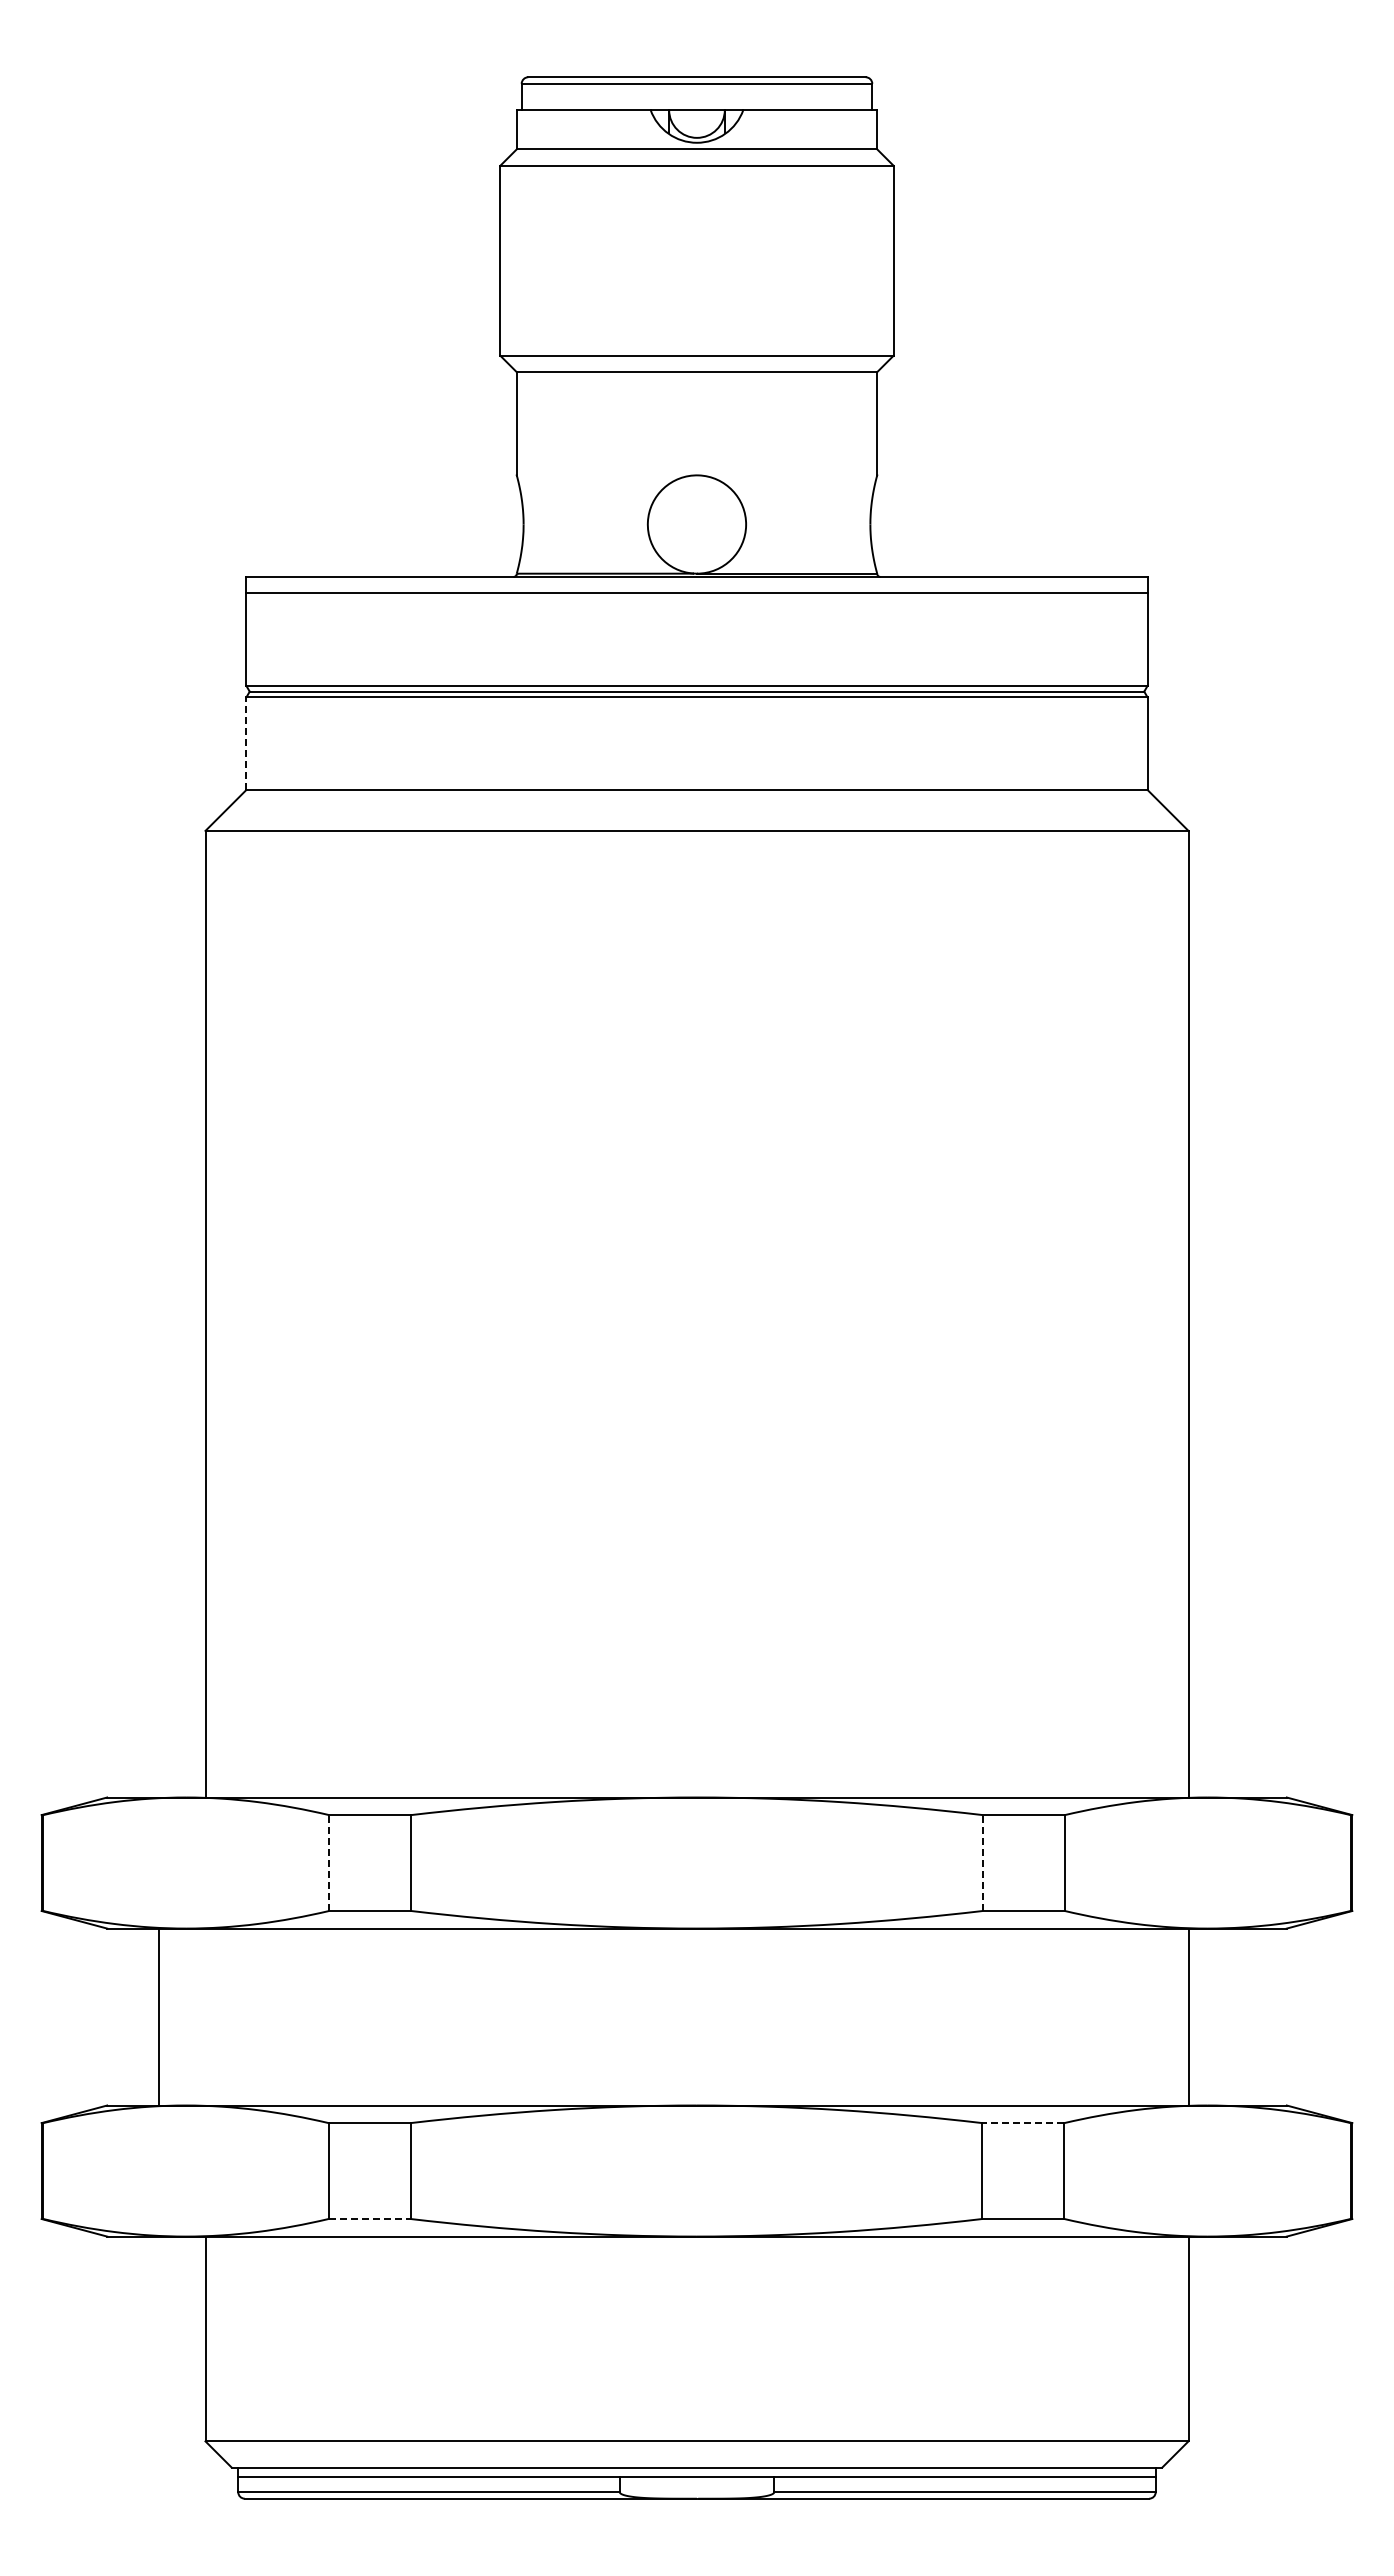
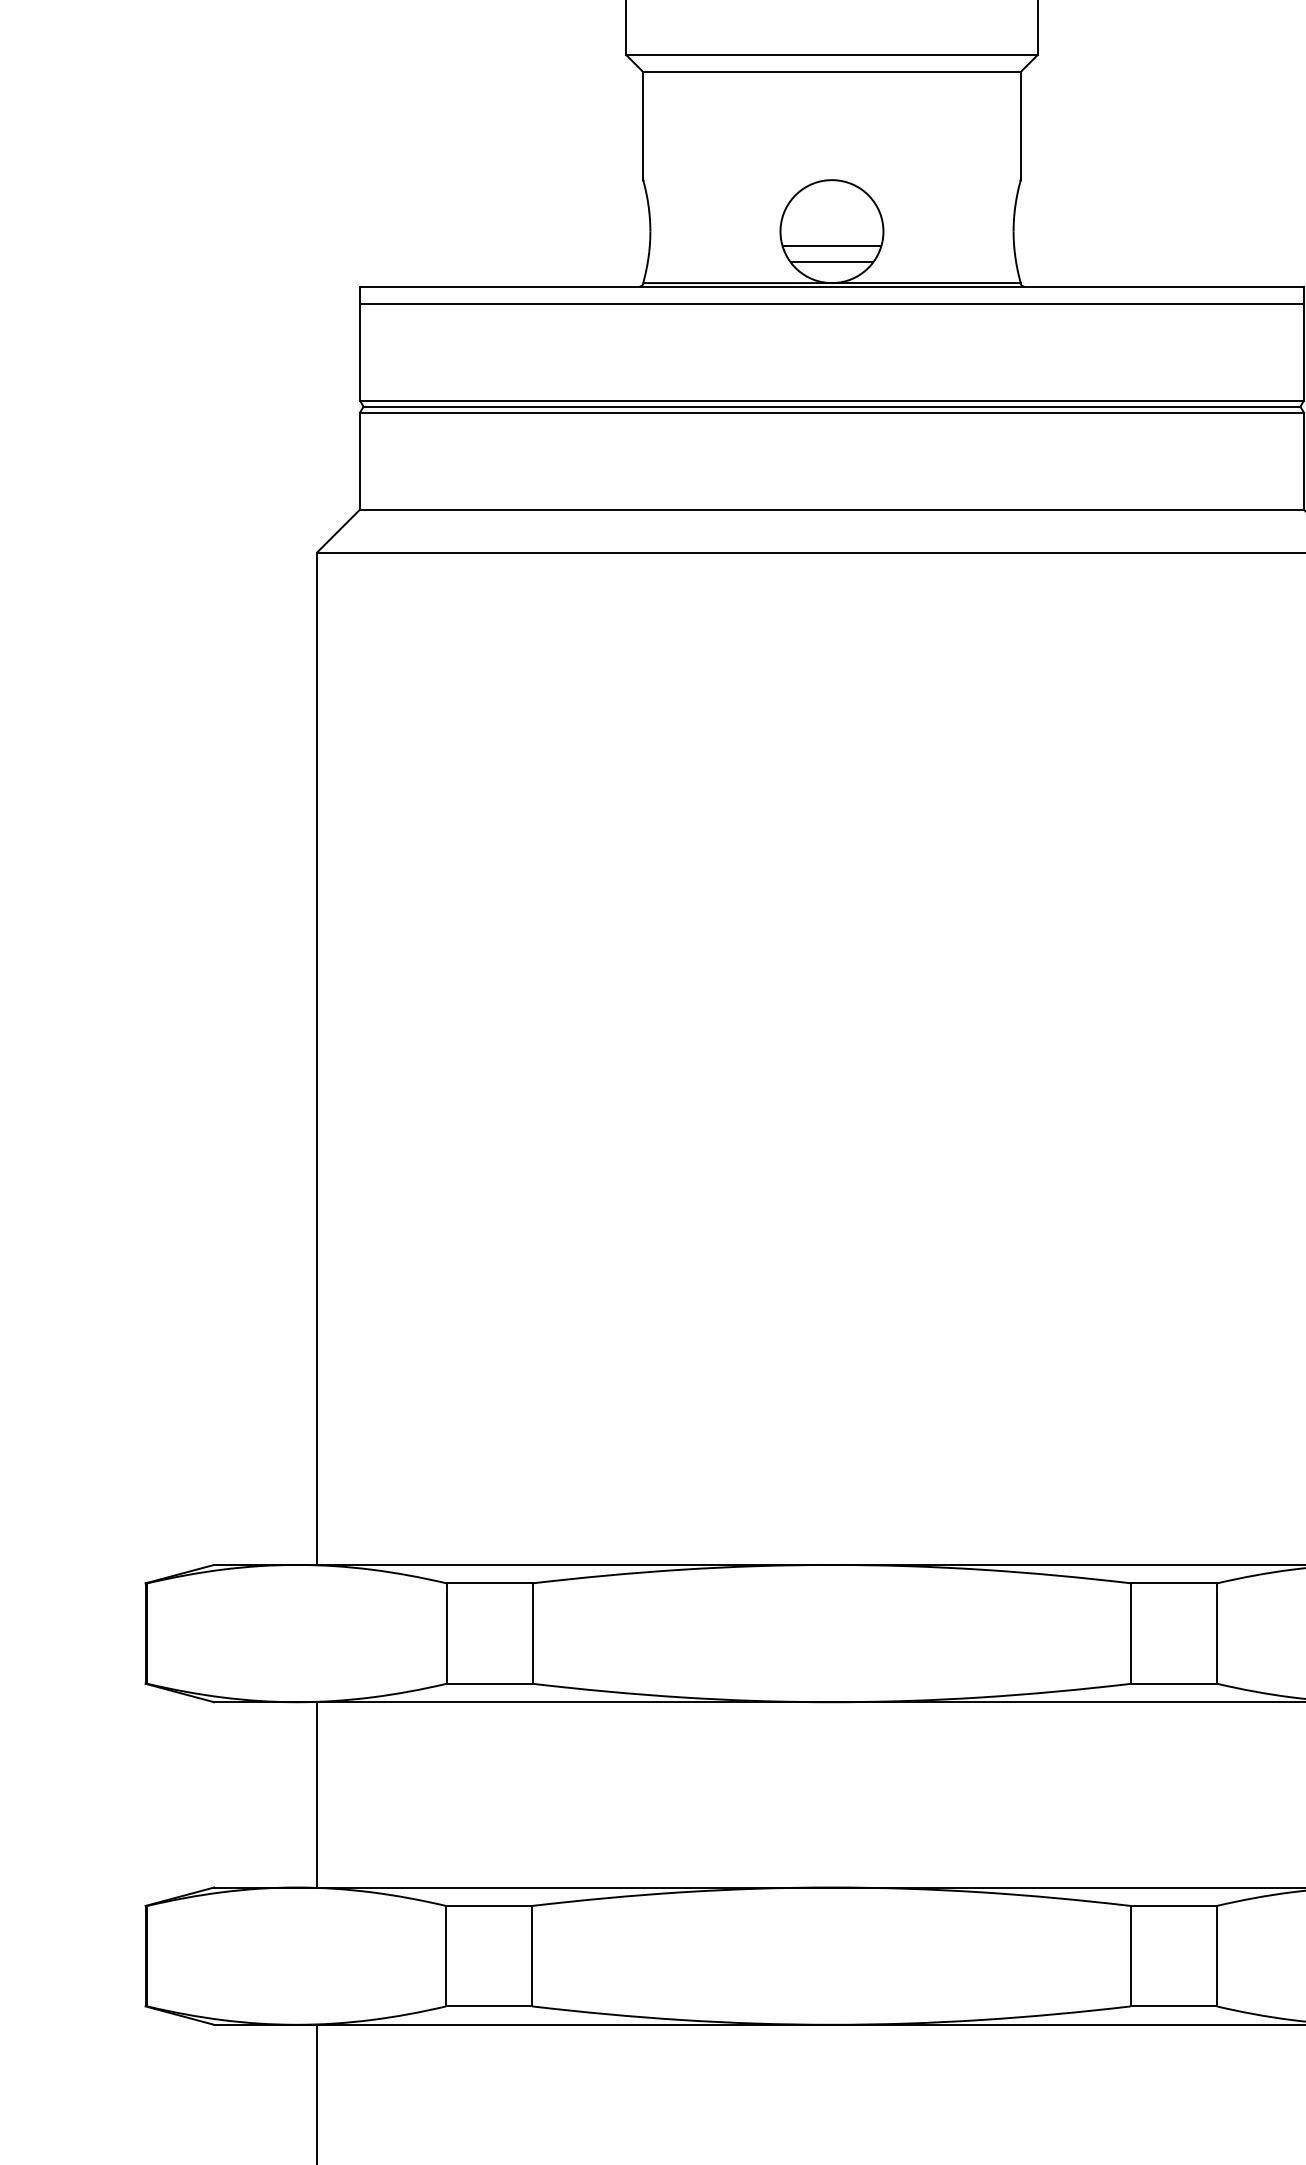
line: (696, 538) -> (831, 246), added
line: (696, 553) -> (831, 261), added
line: (246, 743) -> (360, 460), dashed -> solid
line: (329, 1863) -> (447, 1634), dashed -> solid
line: (982, 1863) -> (1131, 1634), dashed -> solid
line: (158, 2016) -> (317, 1794), moved
line: (1022, 2123) -> (1172, 1906), dashed -> solid
line: (370, 2219) -> (490, 2006), dashed -> solid

